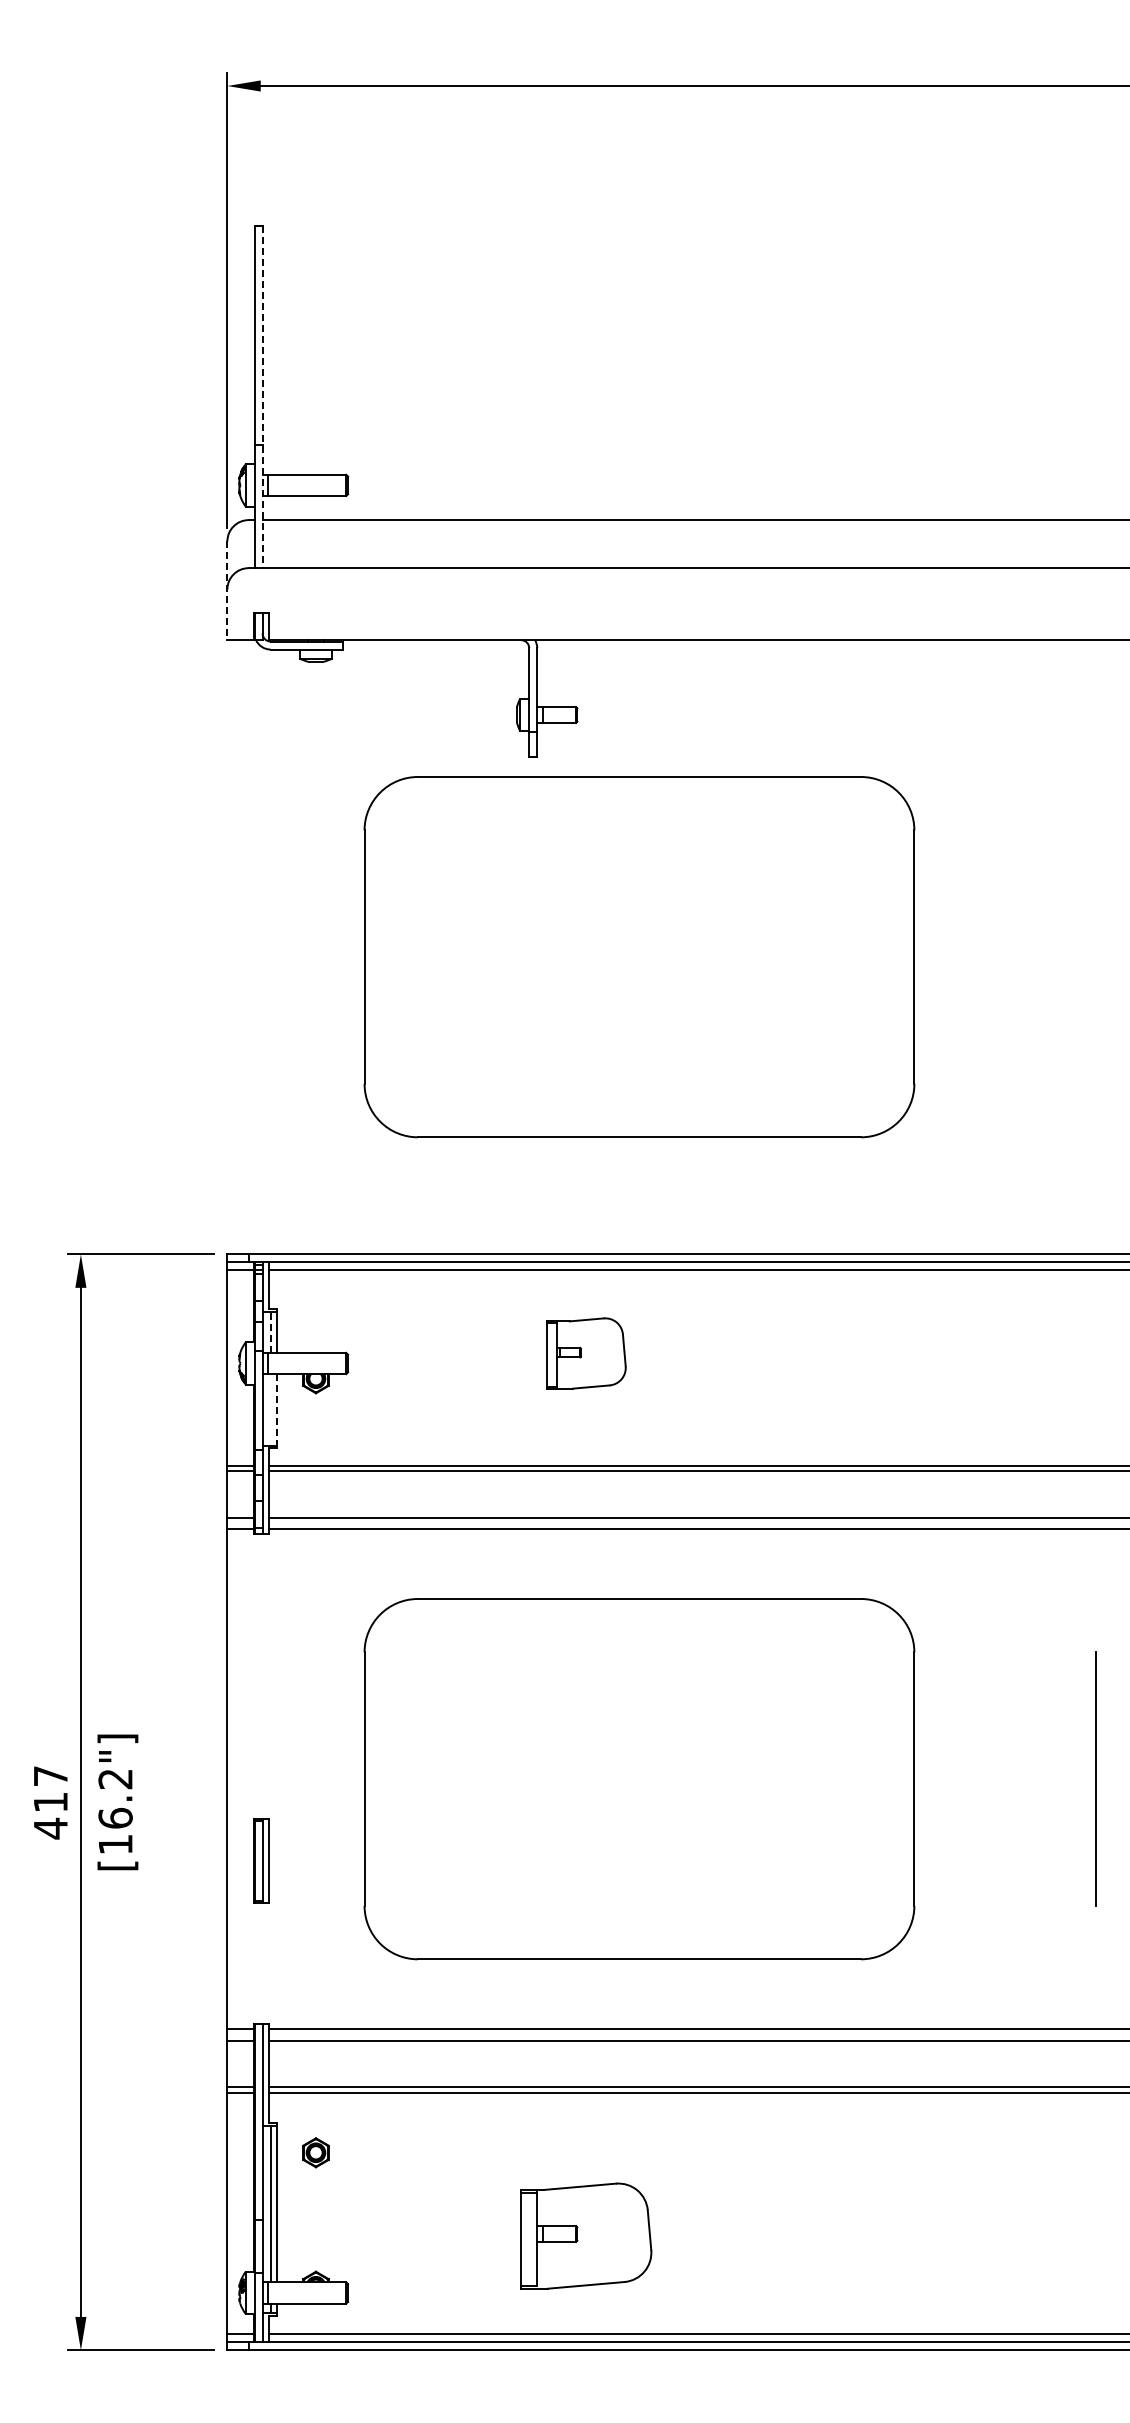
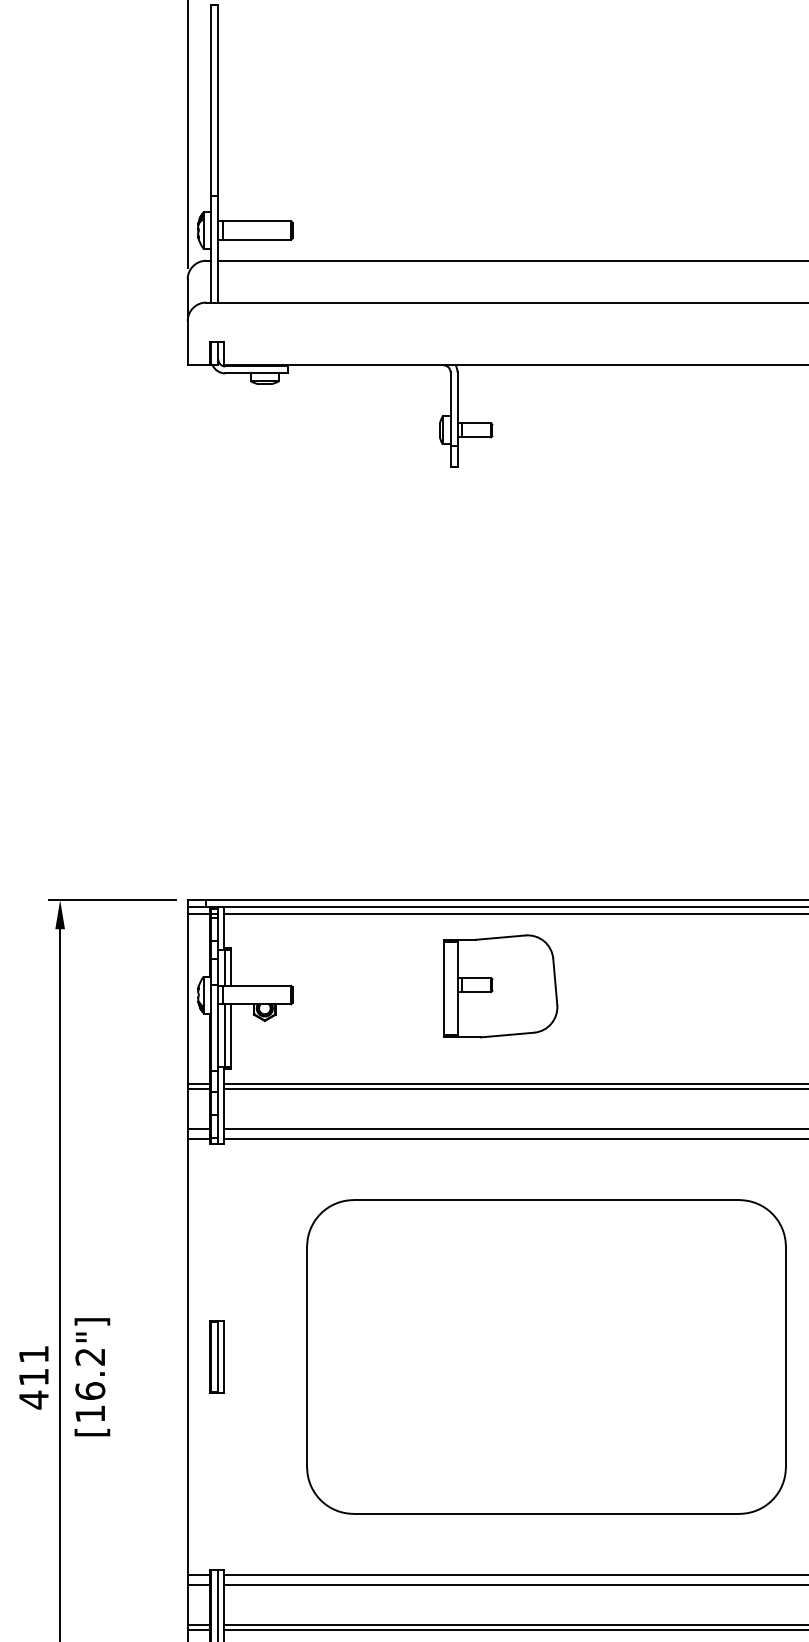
line: (262, 397) -> (218, 154), dashed -> solid
line: (227, 591) -> (187, 322), dashed -> solid
part: (639, 957) -> (546, 641), removed
line: (270, 1332) -> (225, 968), dashed -> solid
part: (586, 1353) -> (500, 986), size x1.67
line: (270, 1409) -> (225, 1035), added
line: (277, 1411) -> (231, 1036), dashed -> solid
text: (50, 1775) -> (33, 1353), 417 -> 411
part: (261, 1860) -> (217, 1356), moved

